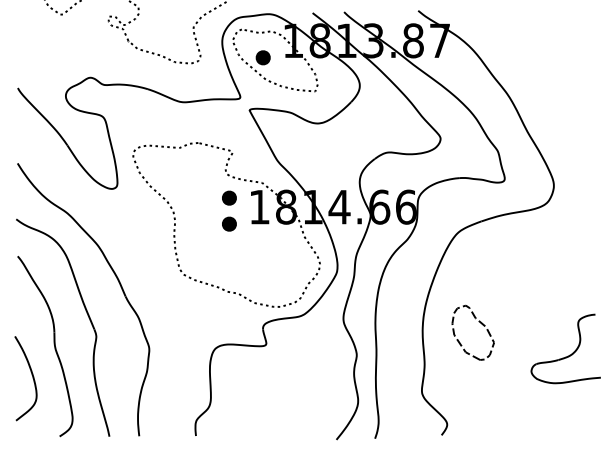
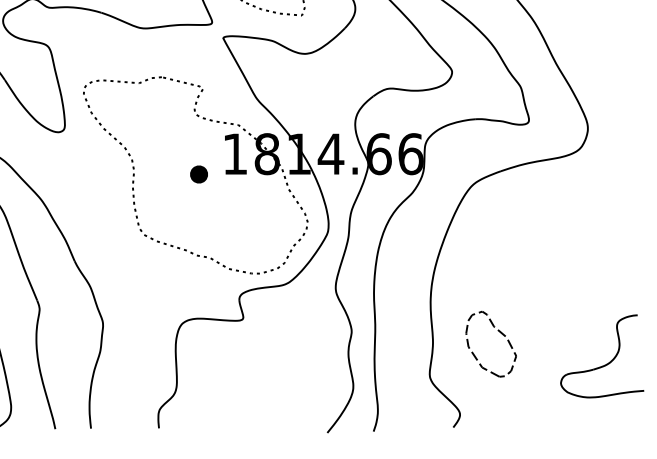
part: (229, 197) -> (199, 142), removed
part: (480, 323) -> (499, 333), moved
part: (569, 354) -> (606, 363), moved

